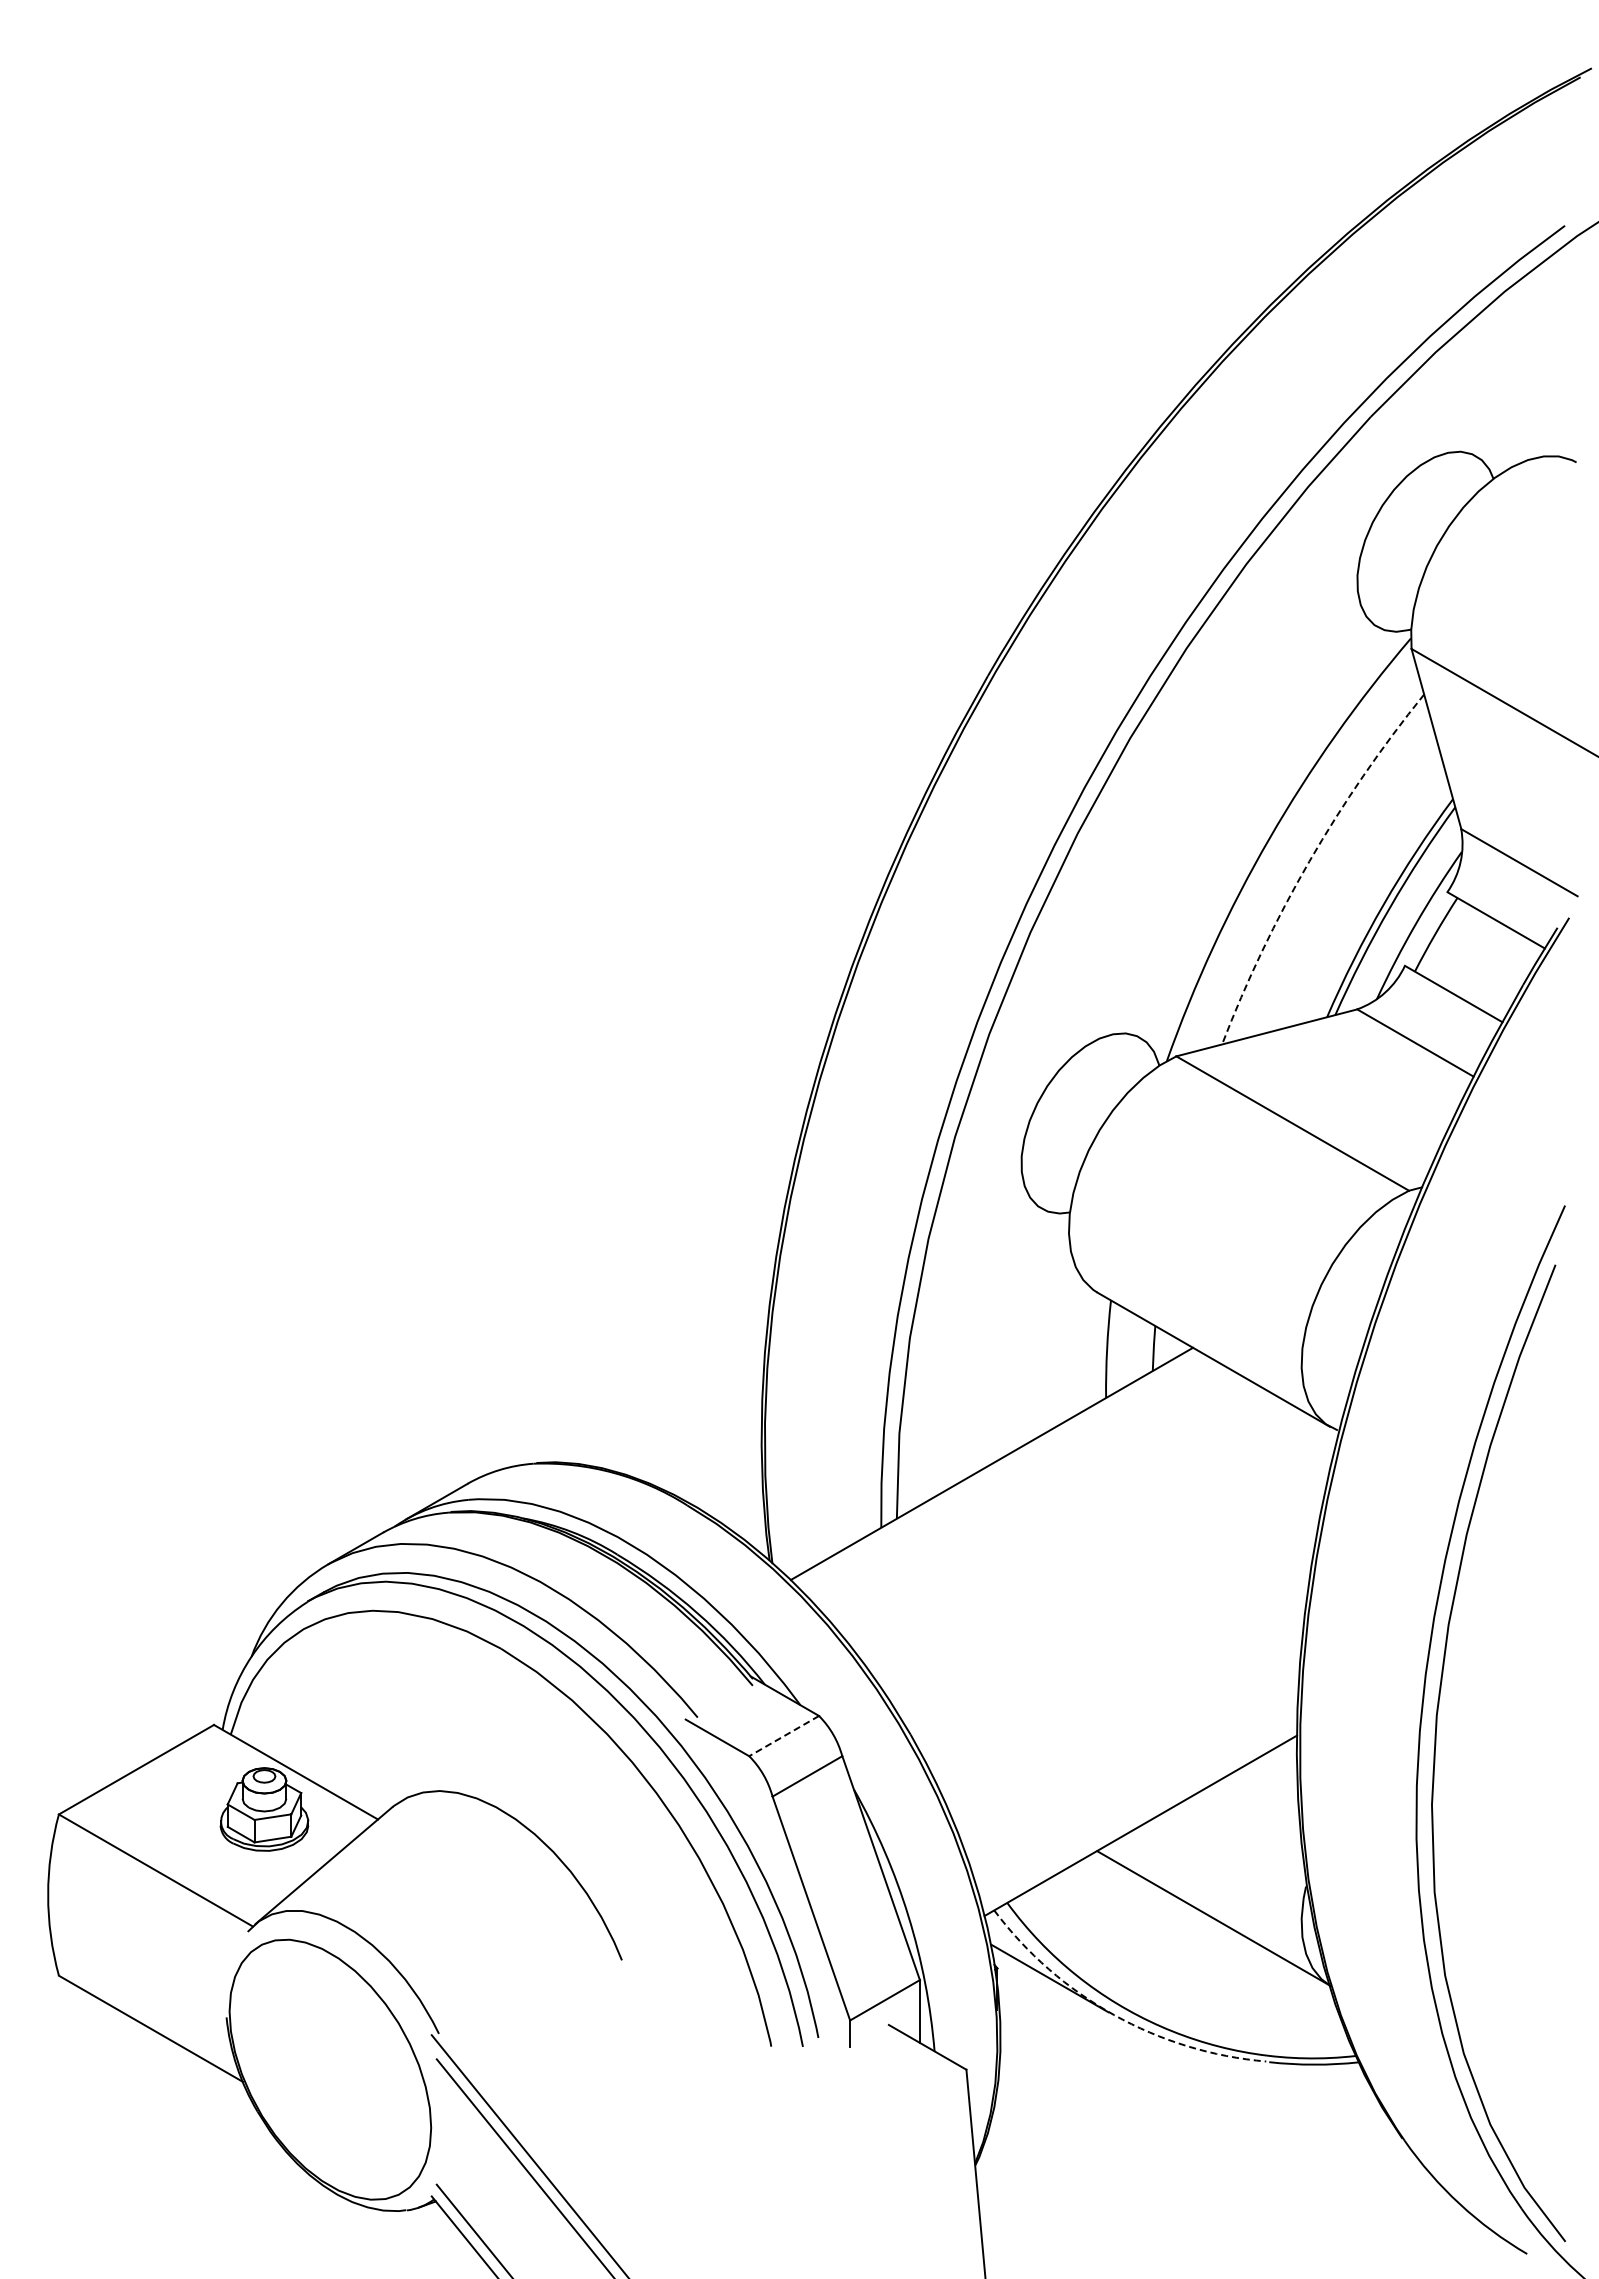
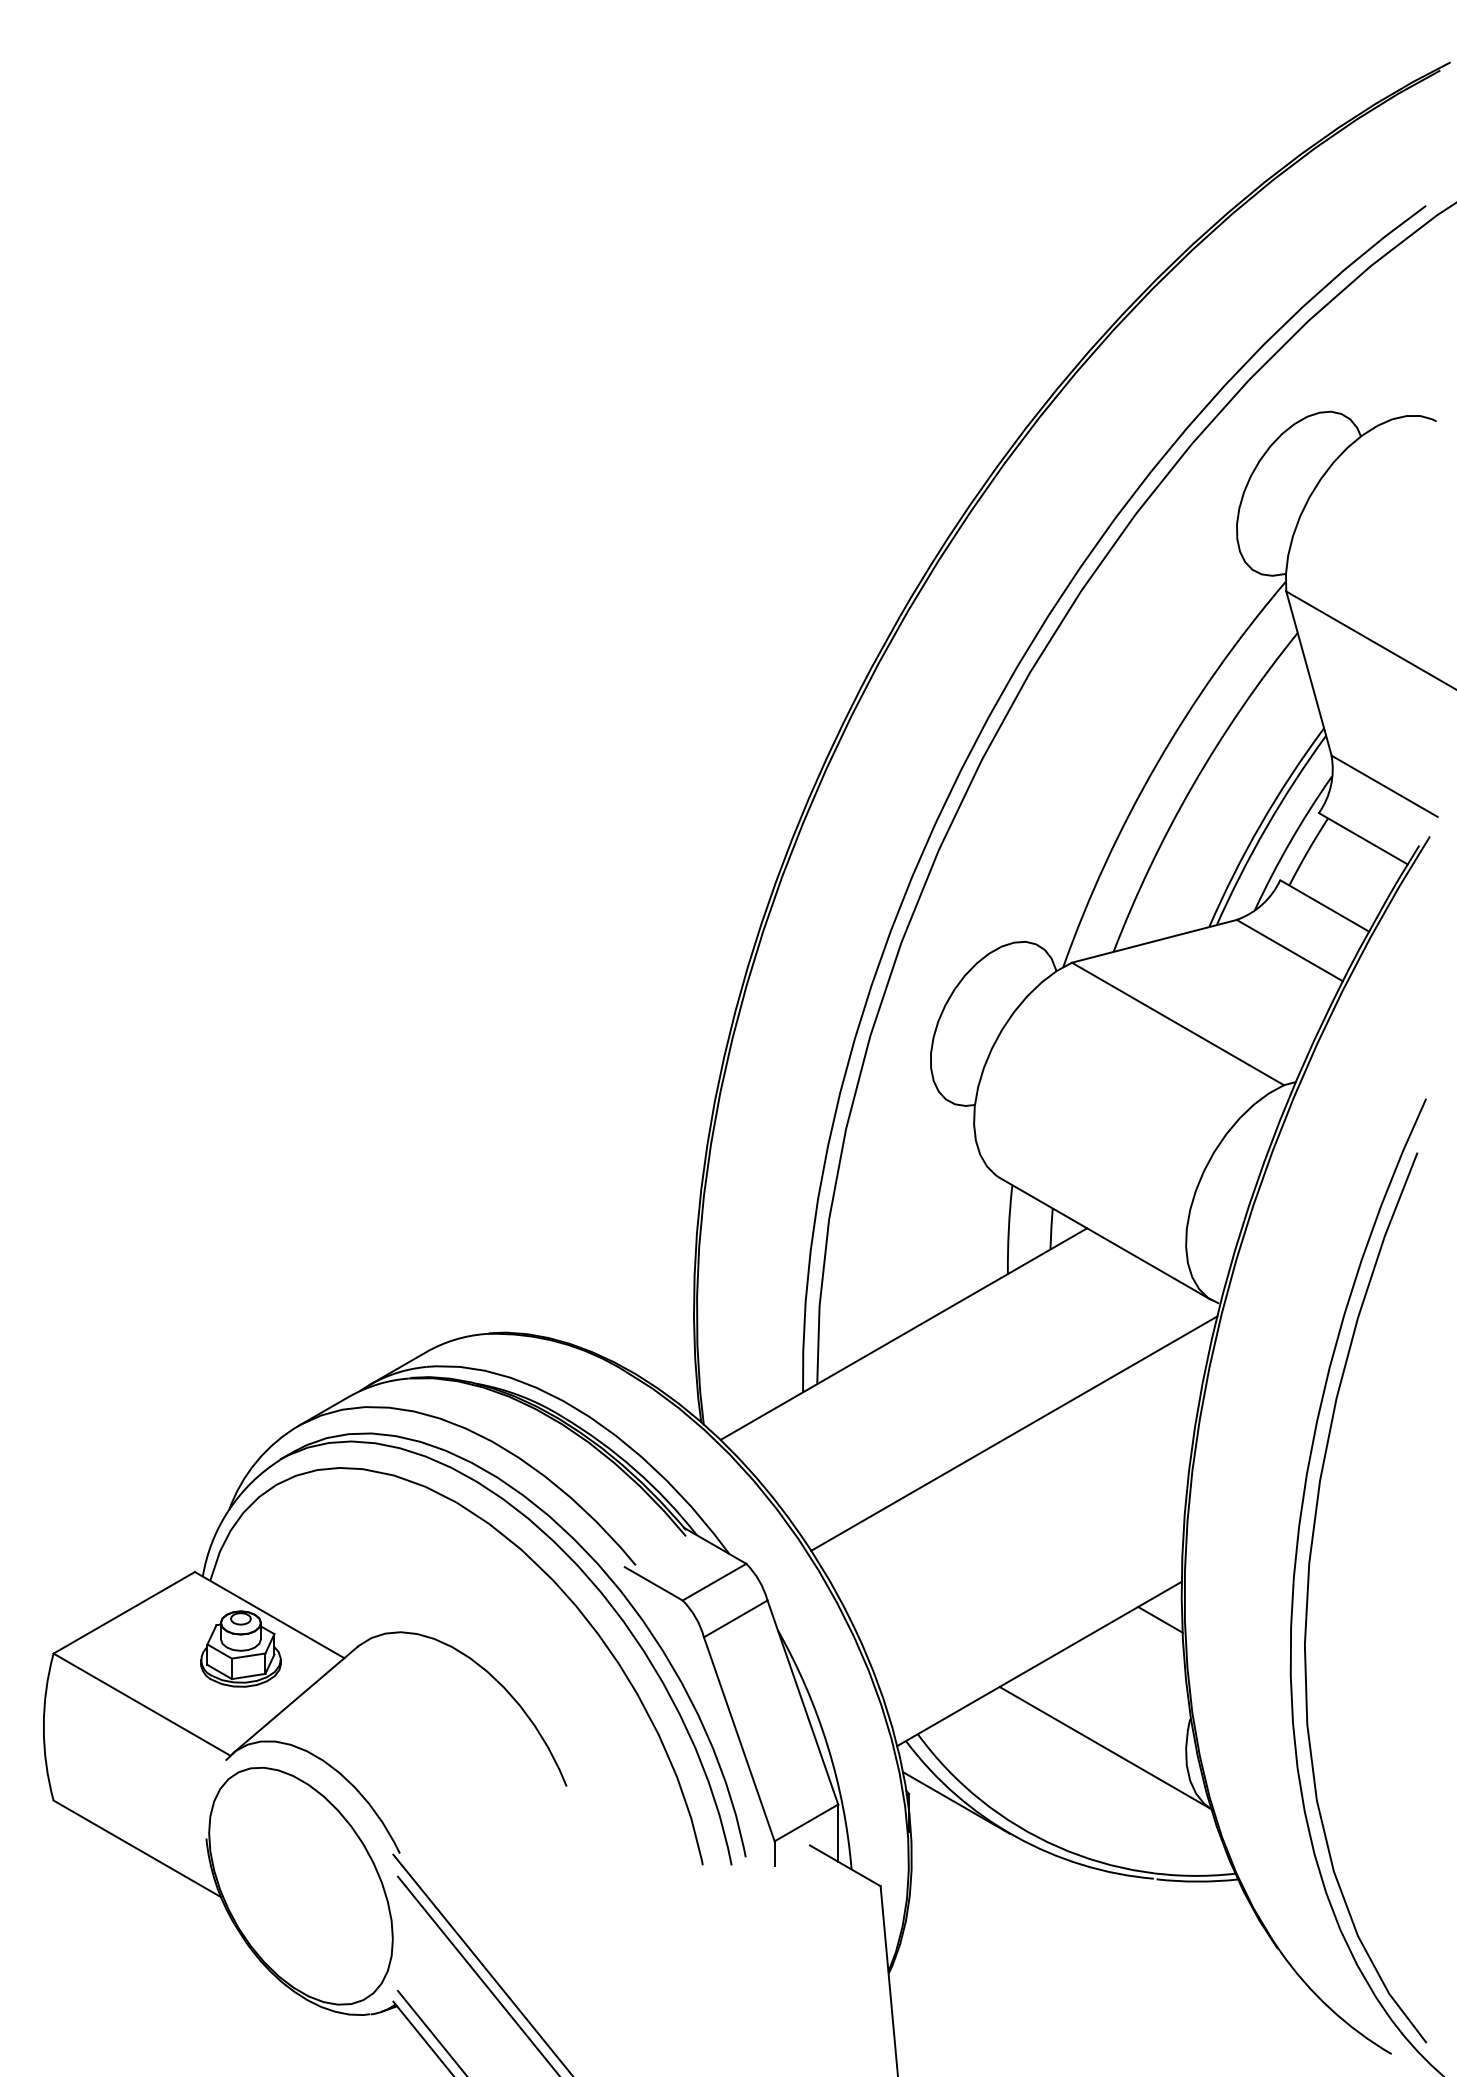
arc: (1309, 861) -> (1193, 785), dashed -> solid
line: (1112, 1572) -> (1013, 1433), added
line: (783, 1736) -> (713, 1582), dashed -> solid
line: (1273, 1777) -> (1160, 1619), added
arc: (1114, 2015) -> (1015, 1836), dashed -> solid

